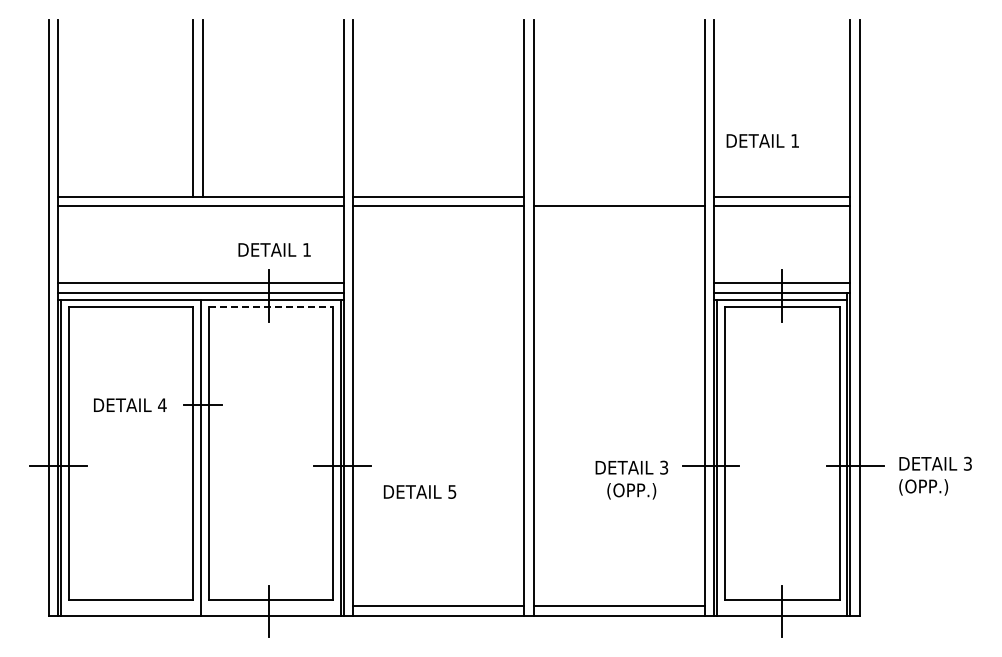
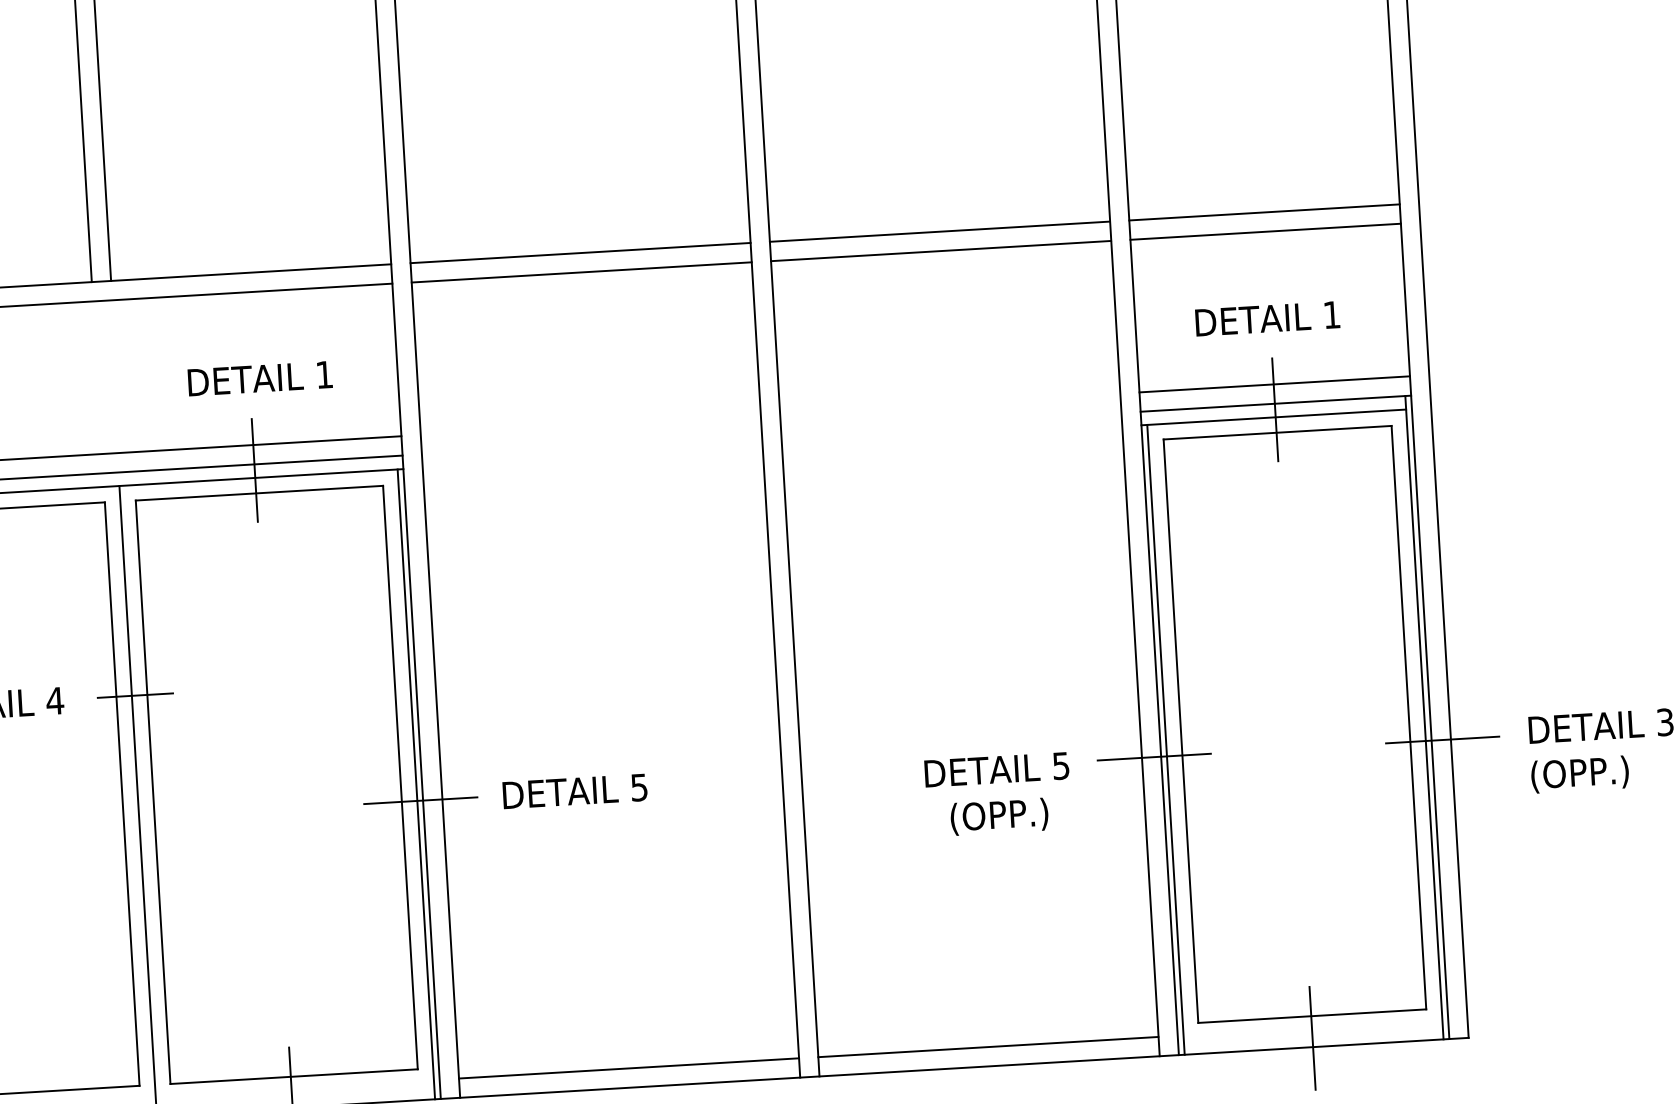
text: (762, 140) -> (1266, 317), moved
line: (618, 196) -> (938, 231), added
line: (271, 307) -> (260, 493), dashed -> solid
text: (664, 466) -> (1061, 763), 3 -> 5
text: (419, 491) -> (574, 790), moved

